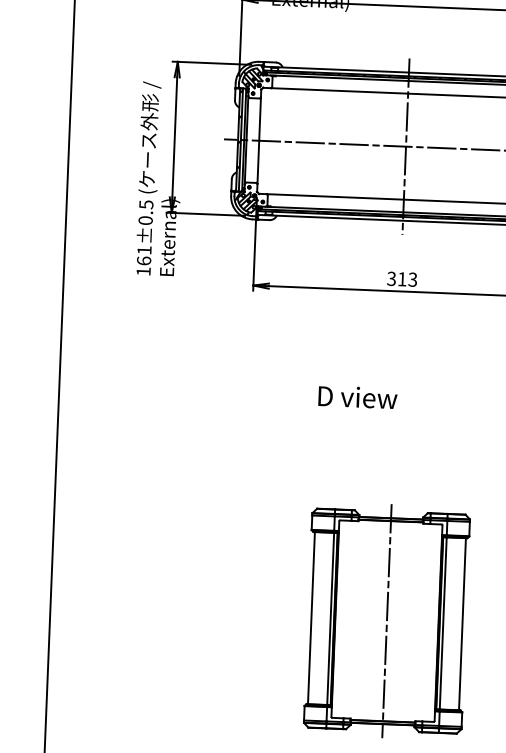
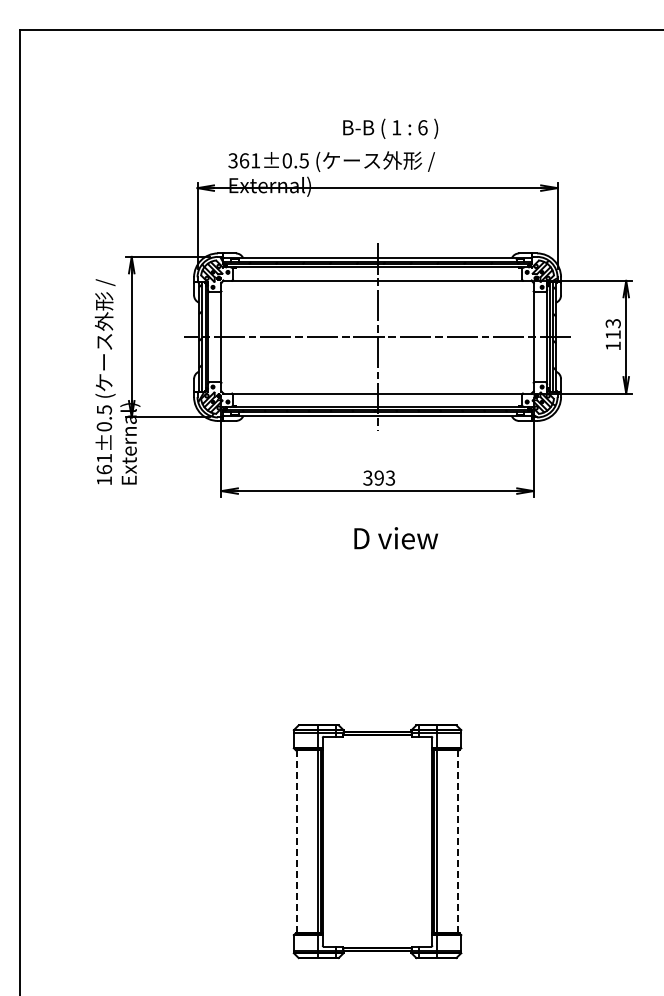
text: (401, 278) -> (378, 477), 313 -> 393
text: (358, 397) -> (396, 538), moved
line: (311, 617) -> (297, 841), solid -> dashed
line: (386, 620) -> (377, 841), removed
line: (462, 624) -> (457, 841), solid -> dashed

